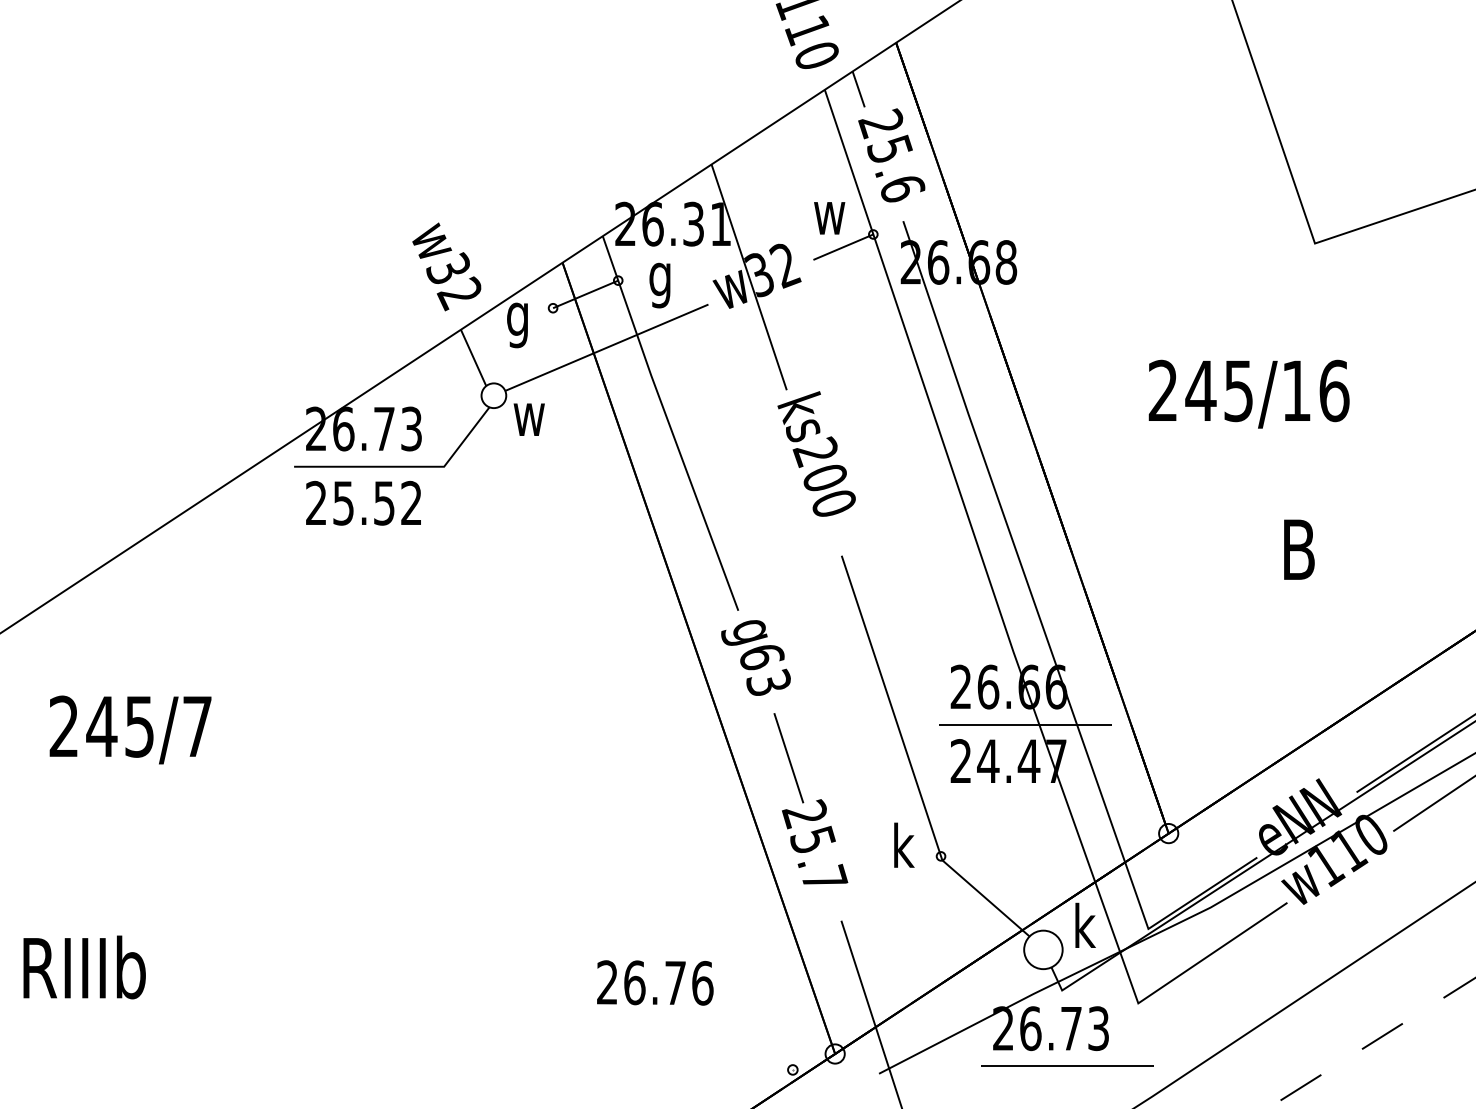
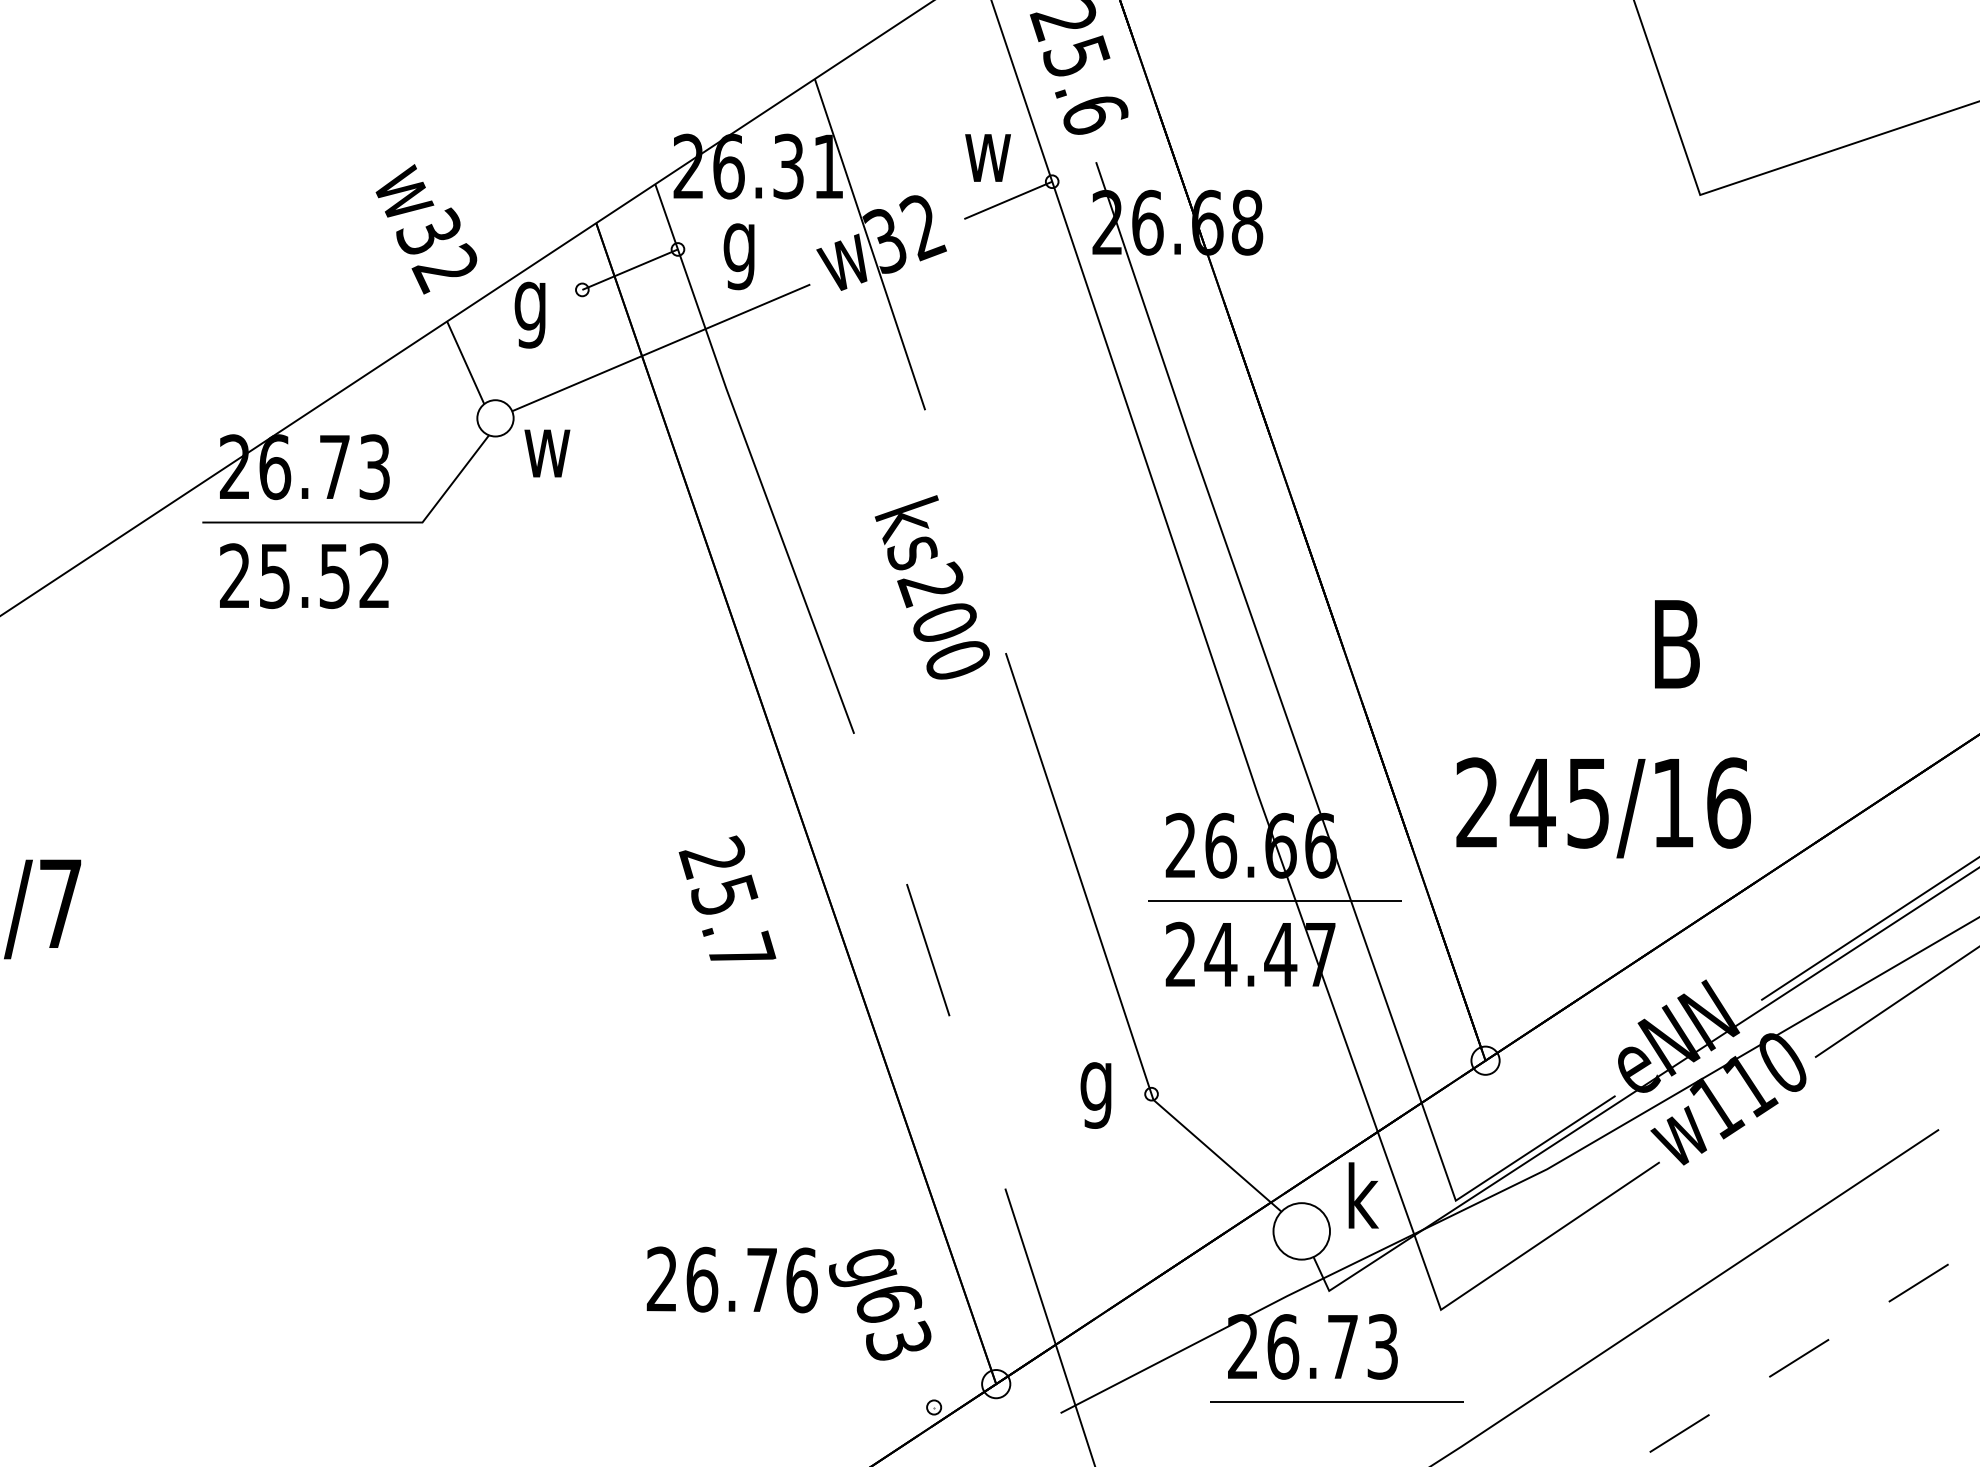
text: (1248, 393) -> (1602, 806), moved
text: (816, 453) -> (932, 586), moved
text: (755, 657) -> (879, 1304), moved
text: (815, 841) -> (728, 897), moved
text: (903, 851) -> (1096, 1087), k -> g

